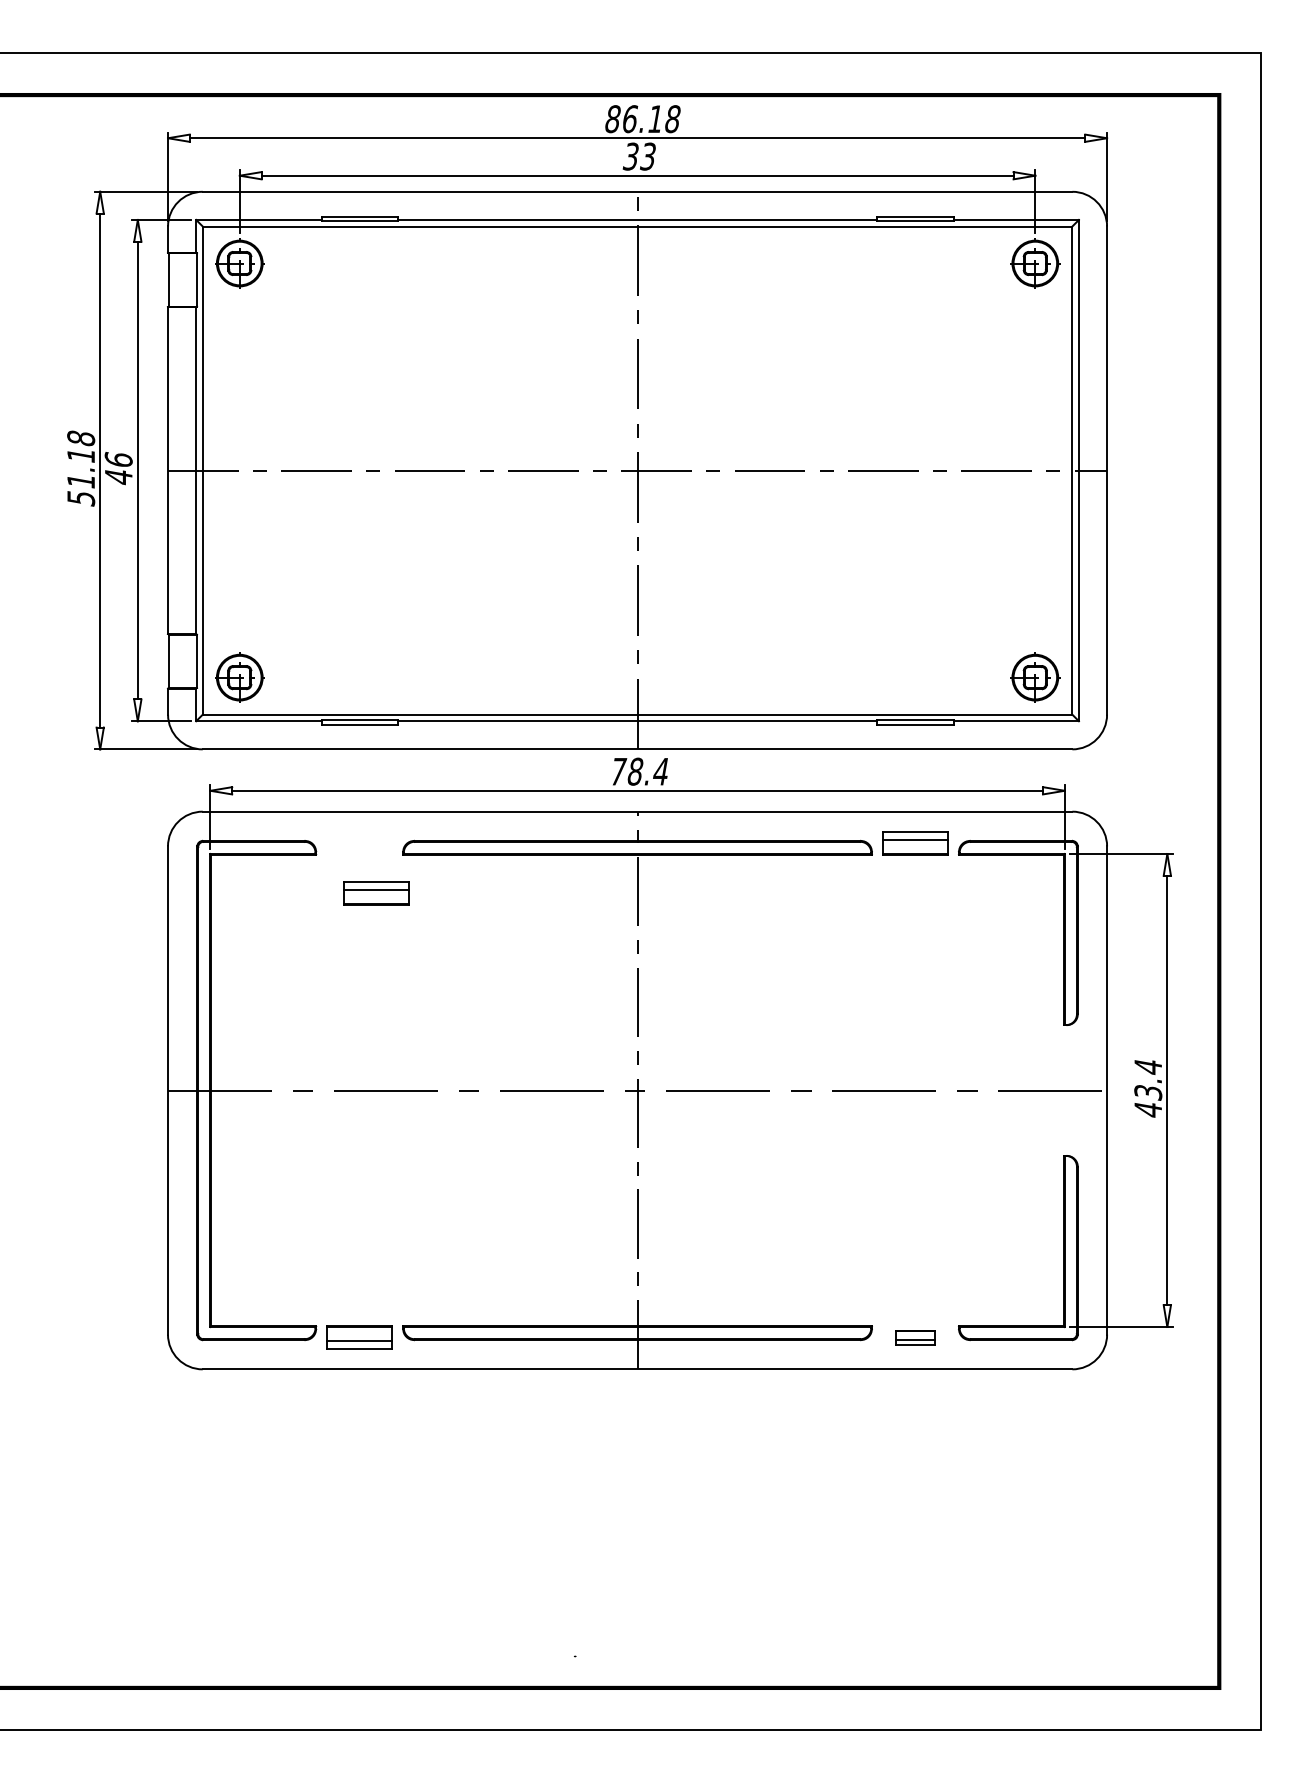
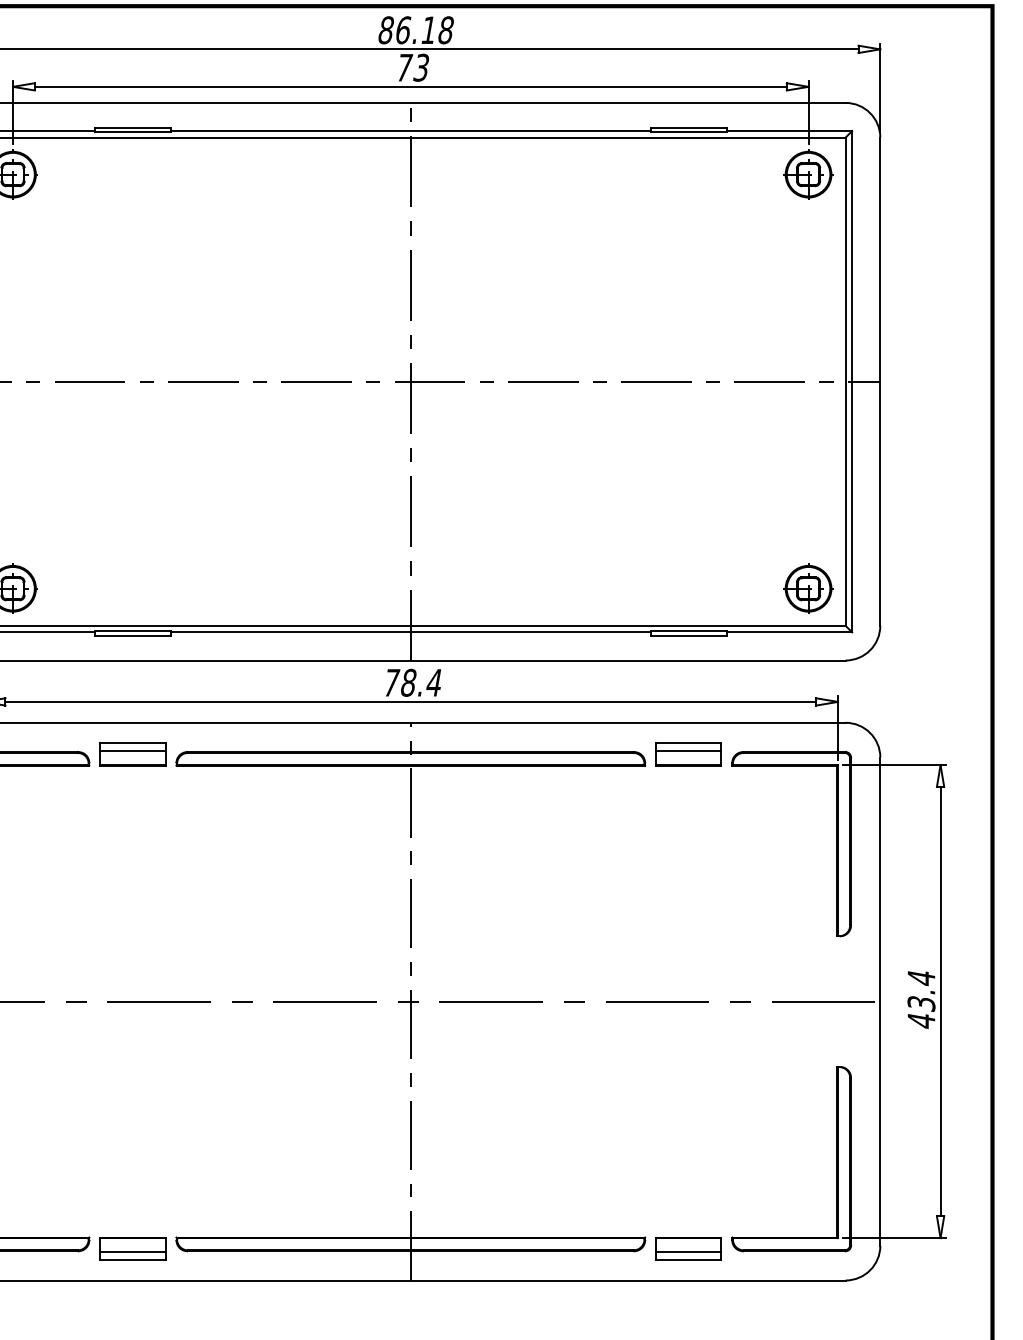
text: (630, 156) -> (403, 67), 33 -> 73
part: (376, 893) -> (132, 754), moved
part: (915, 1337) -> (688, 1248), size x1.67

